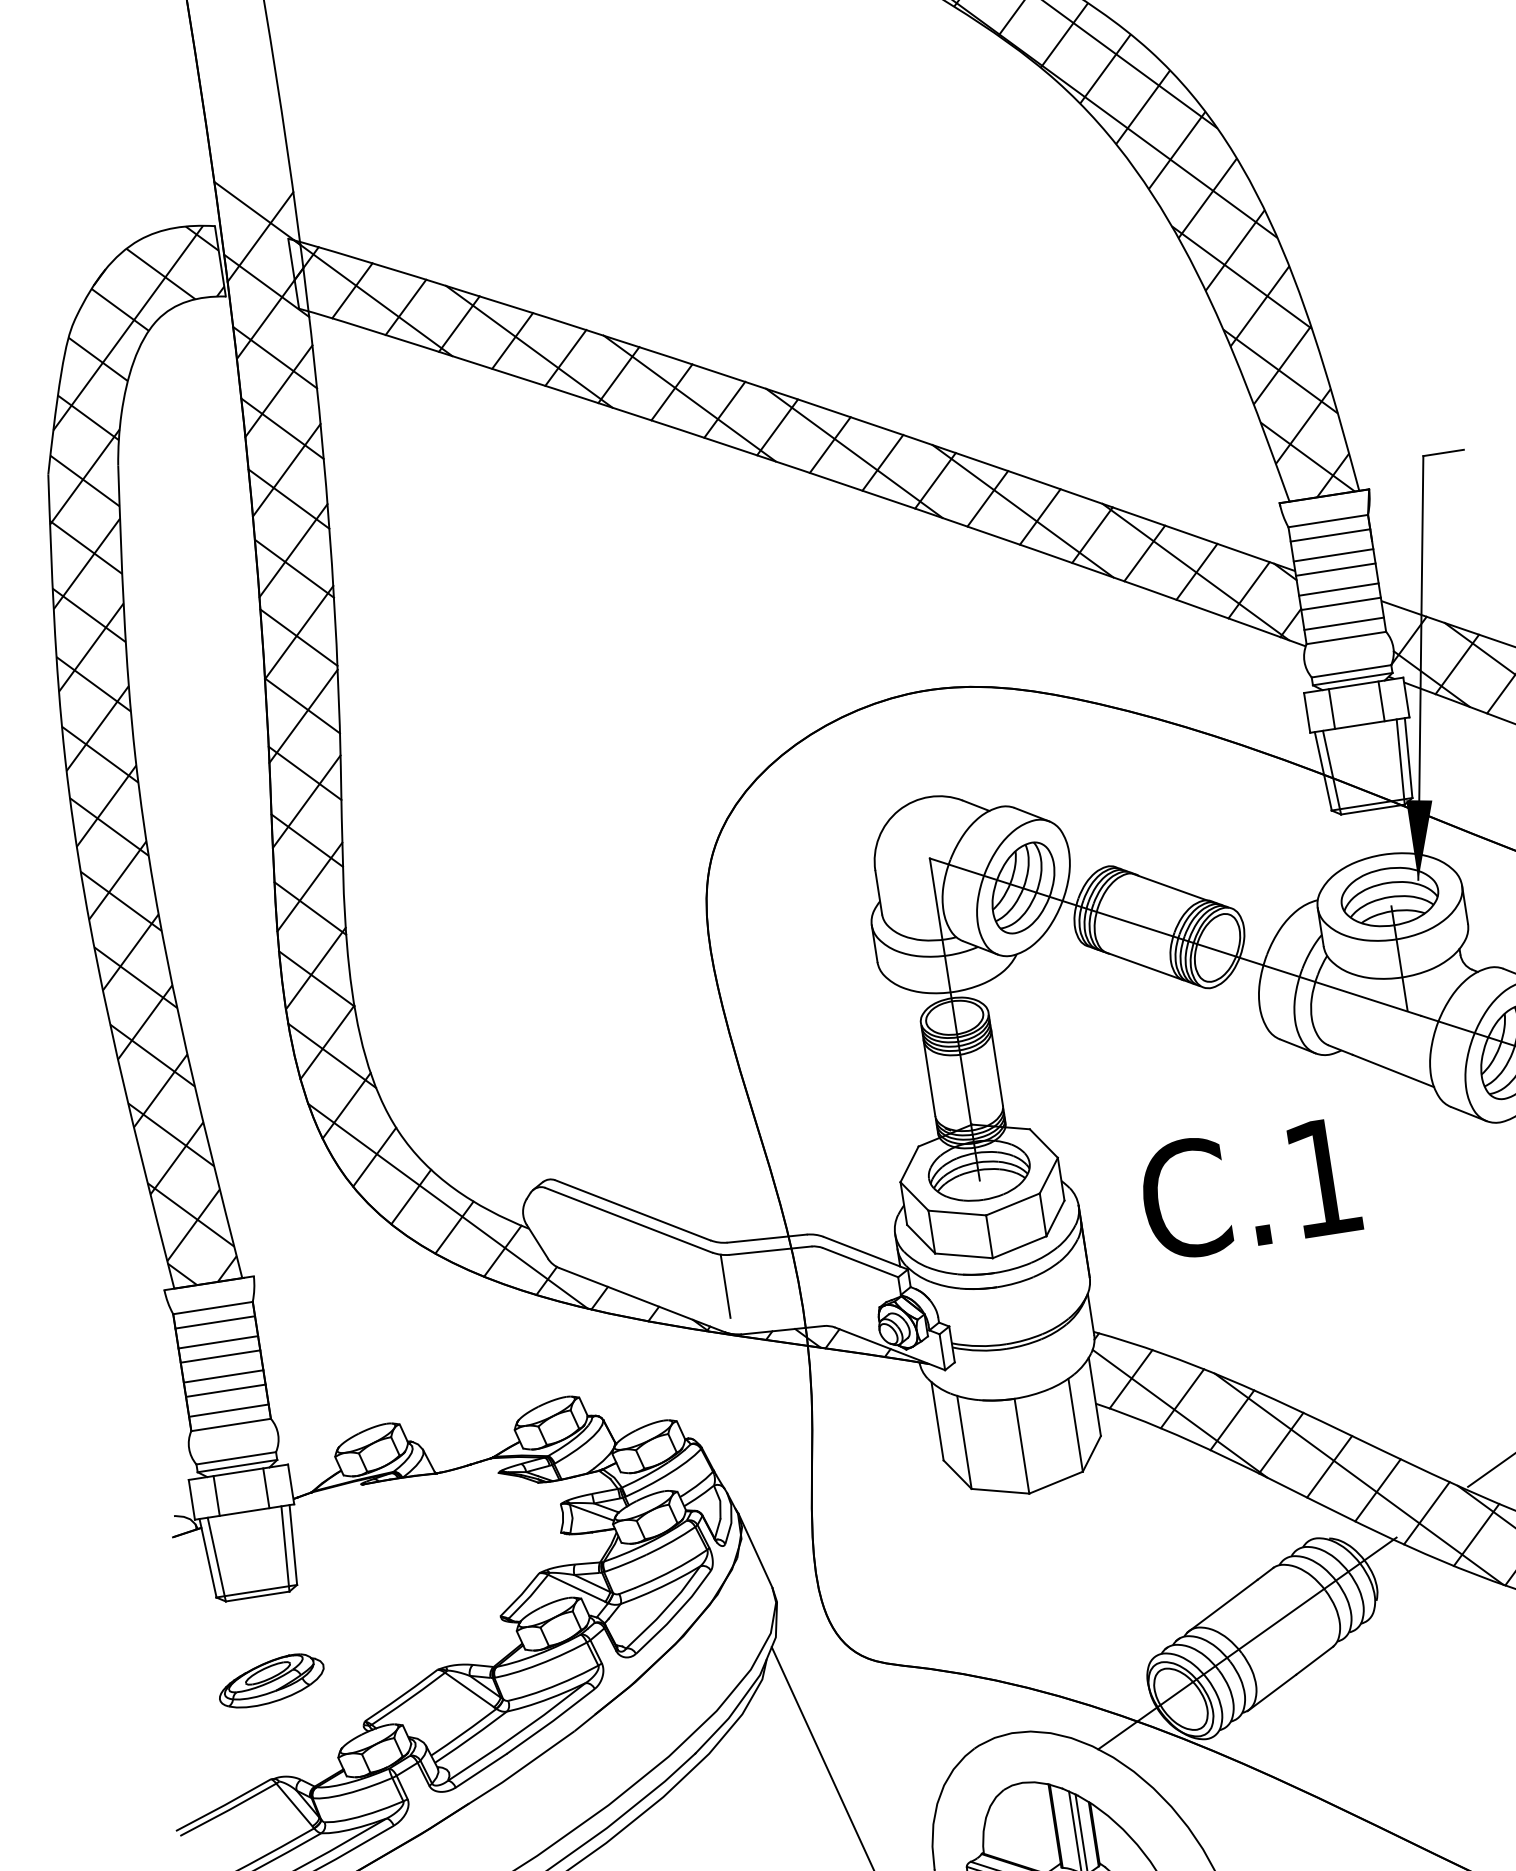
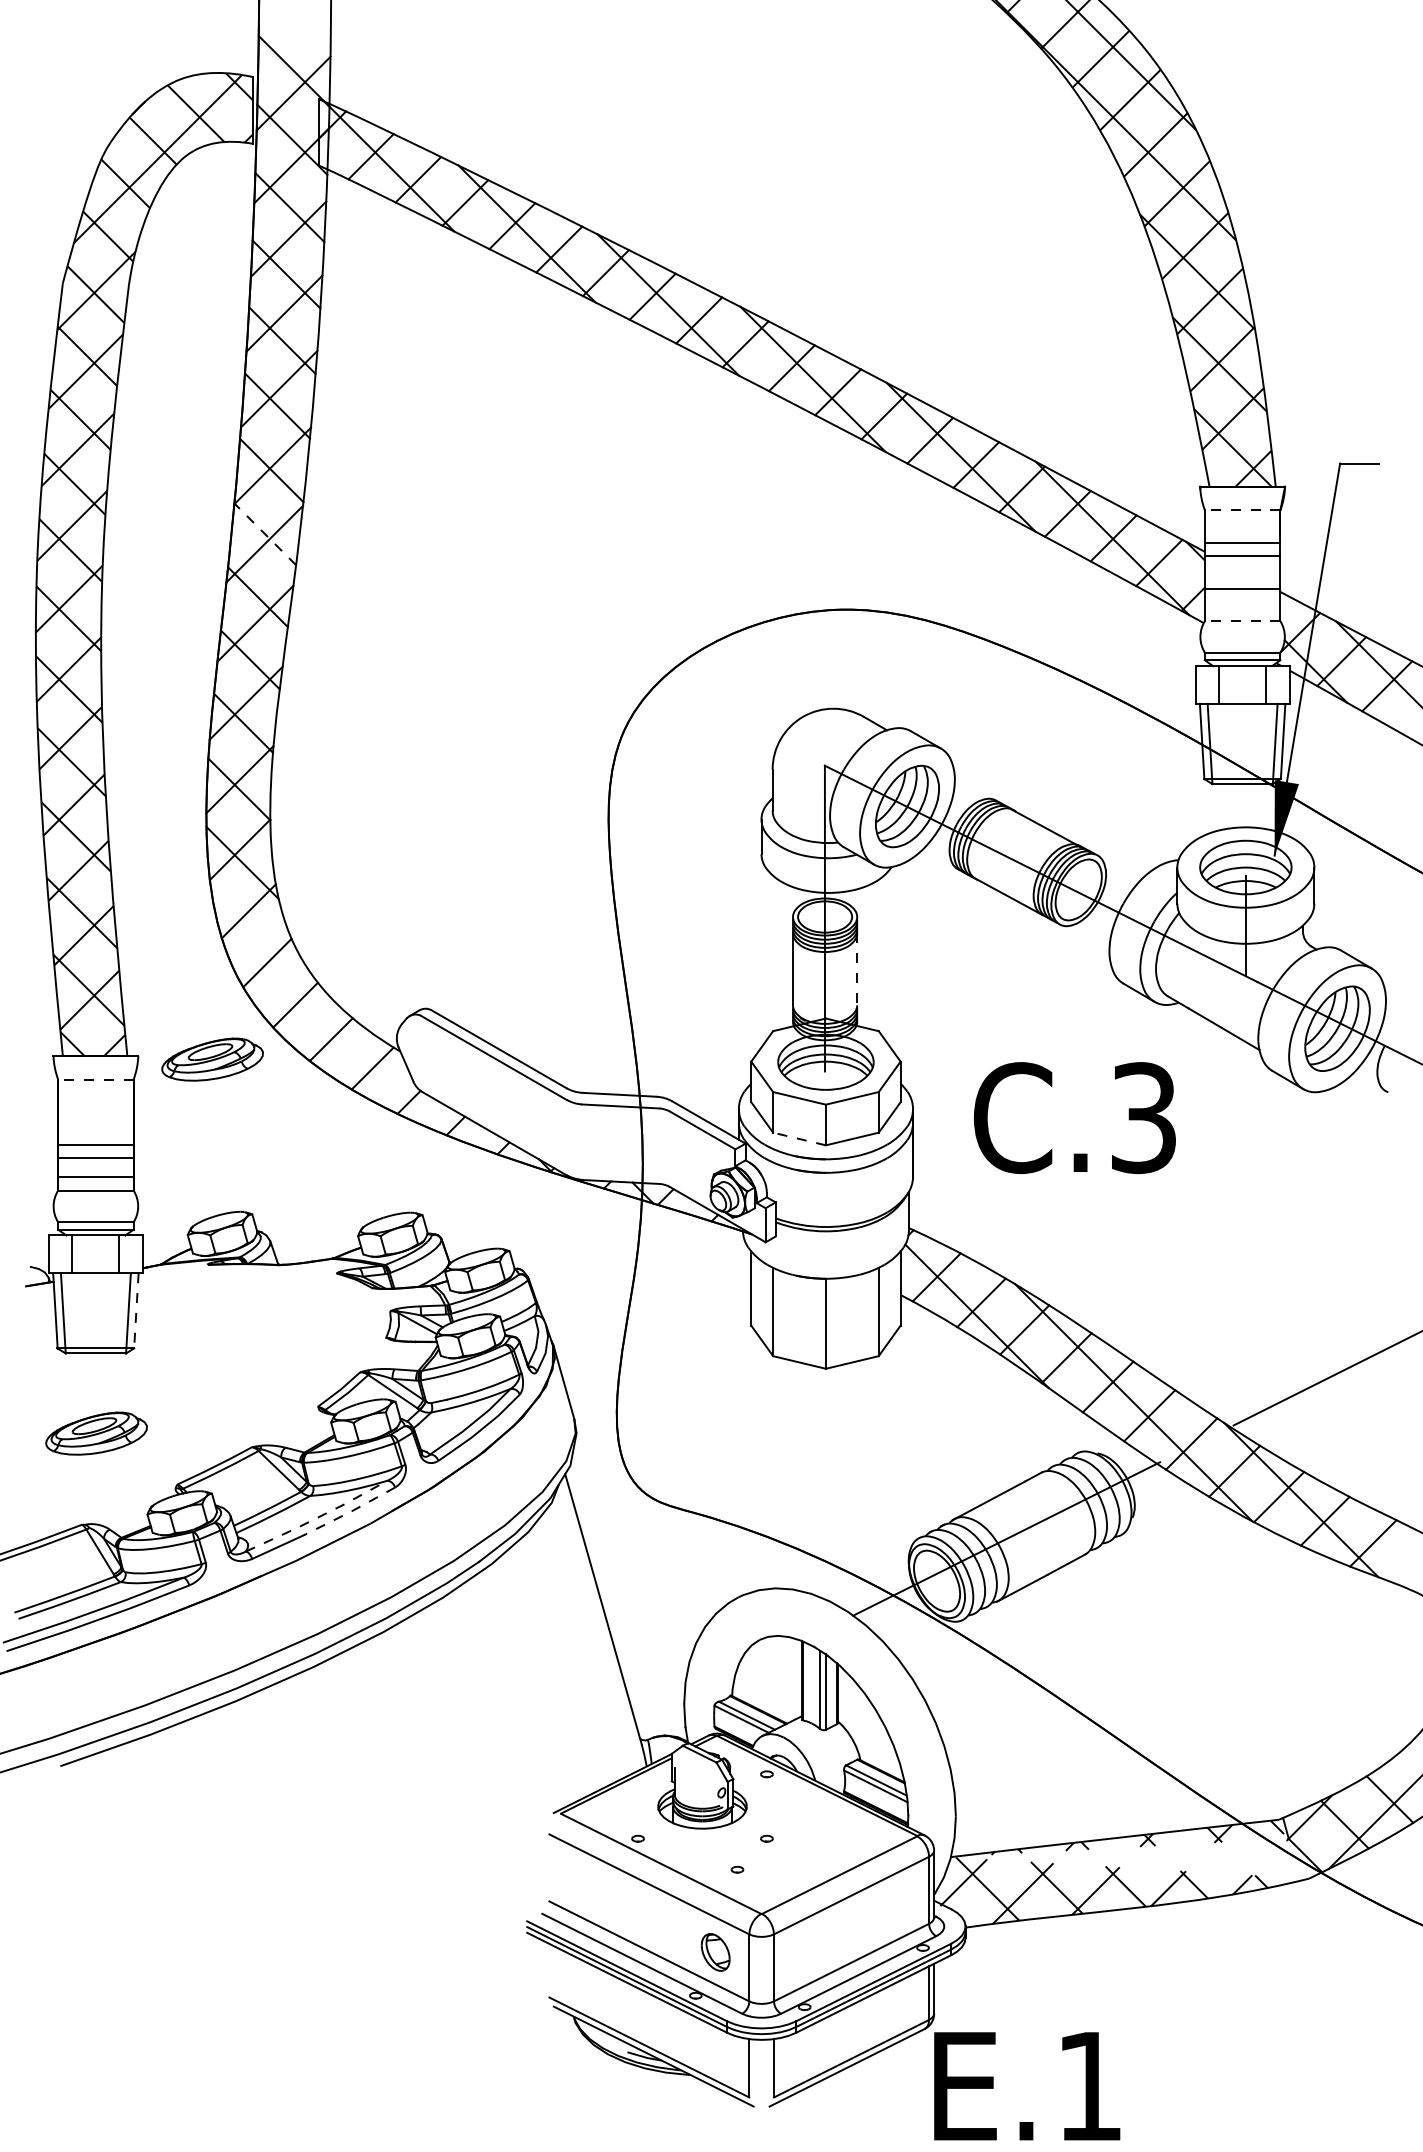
line: (1328, 521) -> (1242, 510), solid -> dashed
line: (1330, 535) -> (1242, 523), removed
line: (1338, 589) -> (1242, 575), removed
line: (1343, 623) -> (1242, 607), removed
line: (1346, 638) -> (1242, 621), solid -> dashed
line: (302, 706) -> (265, 534), solid -> dashed
line: (997, 1067) -> (857, 969), solid -> dashed
text: (1323, 1178) -> (1143, 1118), C.1 -> C.3
line: (448, 1206) -> (328, 1019), removed
line: (963, 1255) -> (799, 1138), solid -> dashed
part: (332, 1267) -> (212, 1059), added
line: (726, 1286) -> (574, 1133), removed
line: (212, 1307) -> (95, 1079), solid -> dashed
line: (214, 1322) -> (95, 1093), removed
line: (217, 1342) -> (95, 1112), removed
line: (220, 1356) -> (95, 1125), removed
line: (293, 1544) -> (136, 1310), solid -> dashed
line: (551, 1722) -> (350, 1512), solid -> dashed
line: (517, 1733) -> (317, 1517), solid -> dashed

